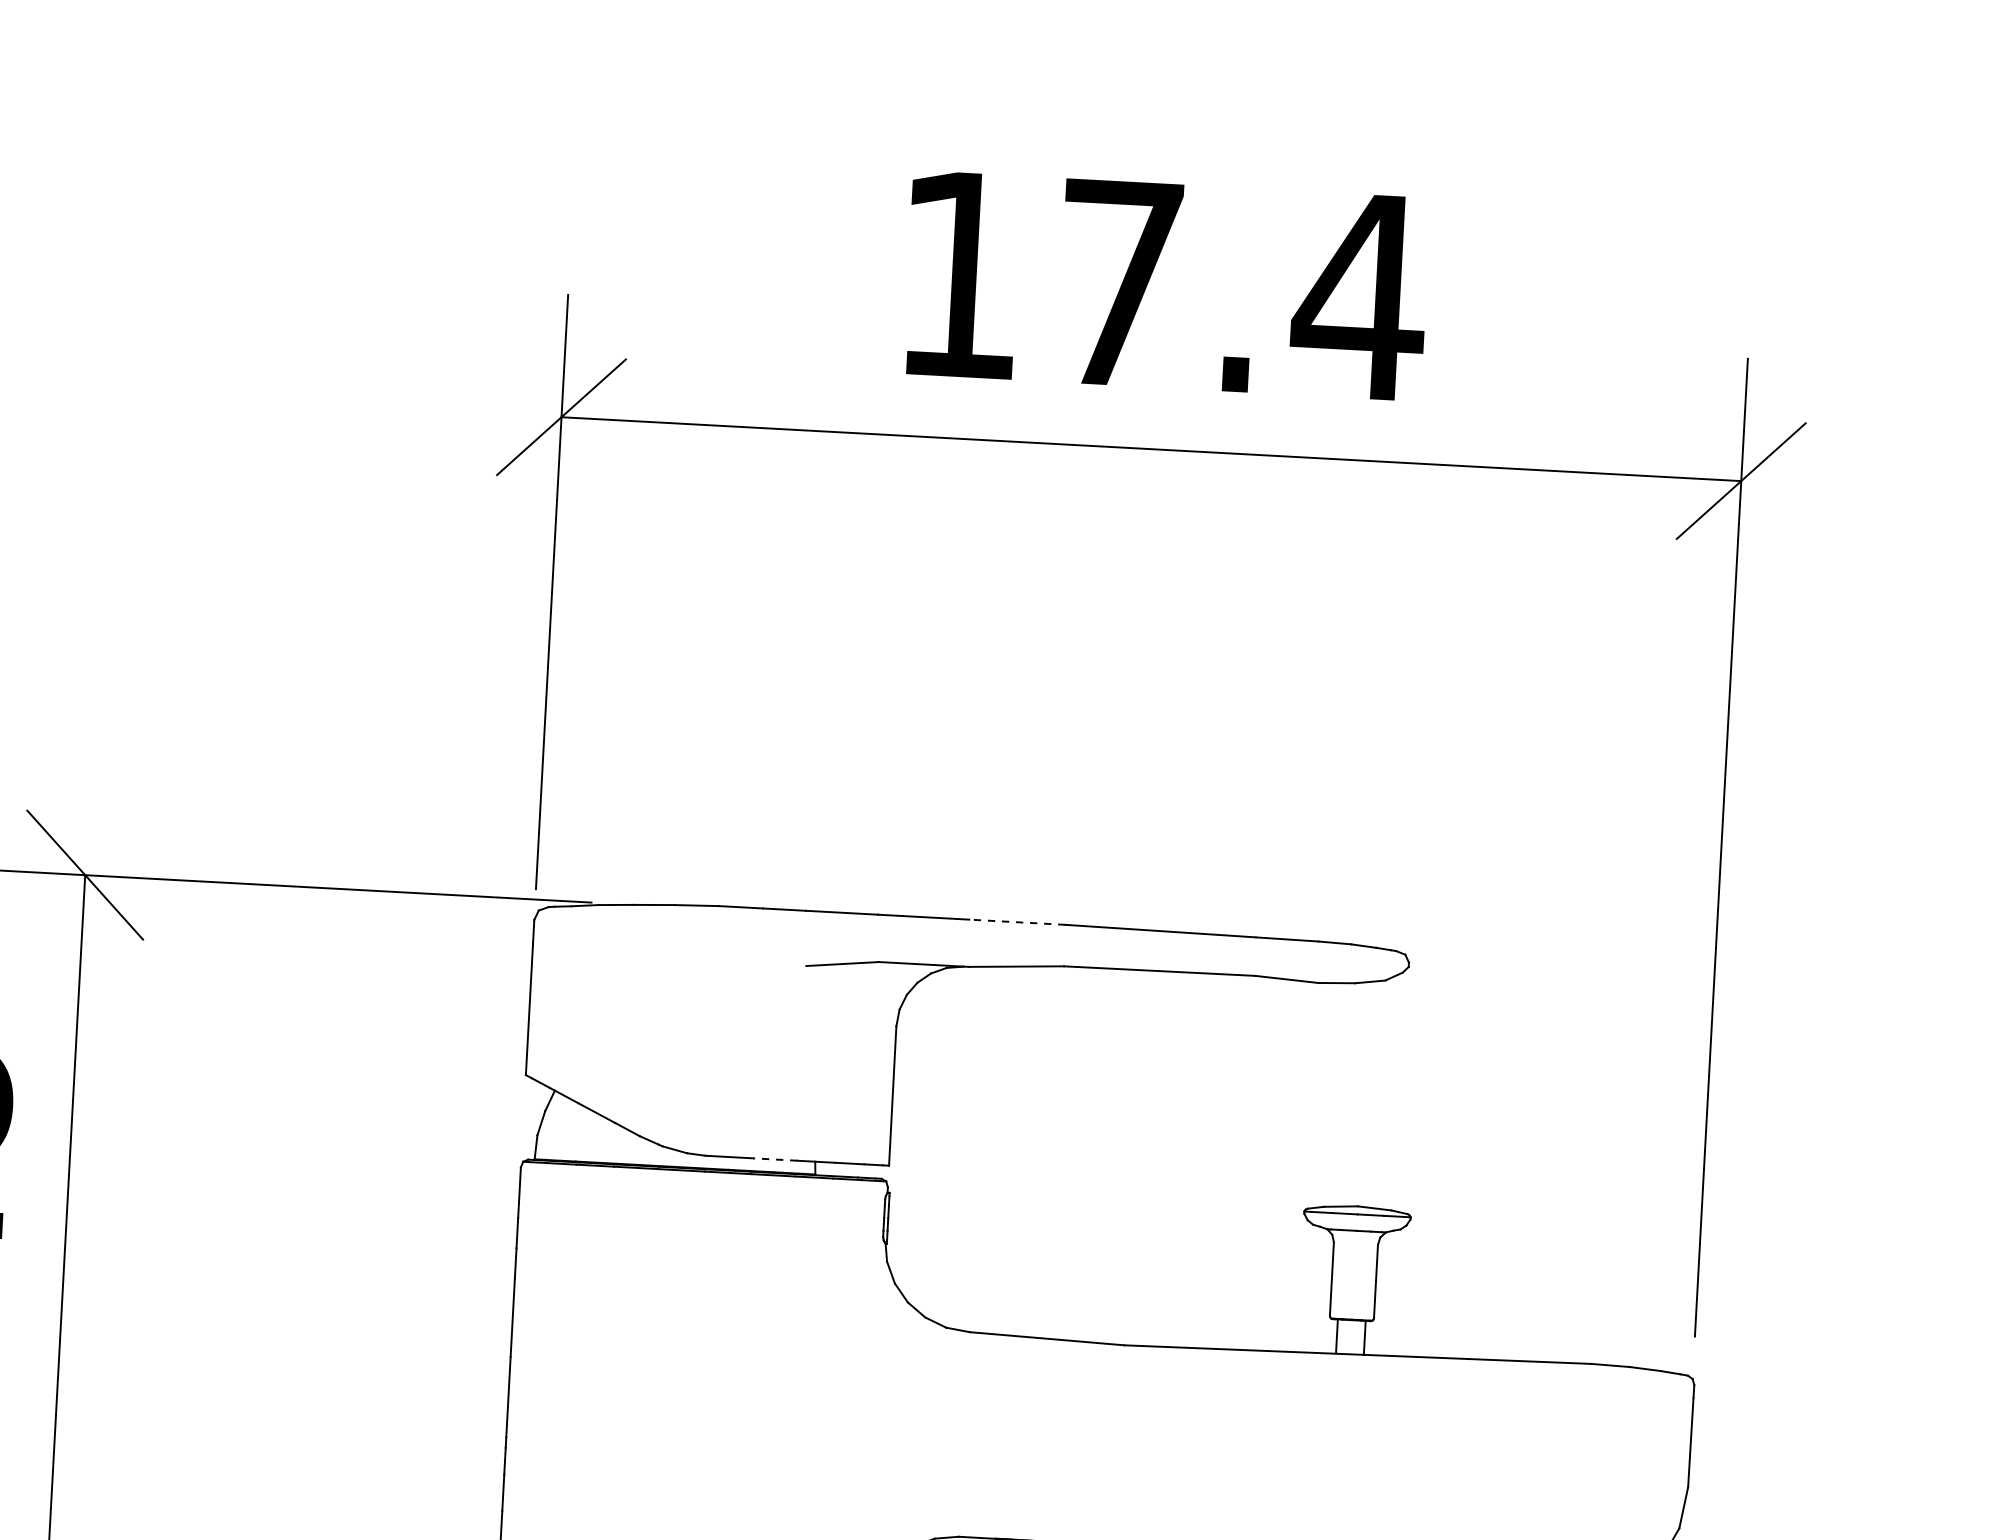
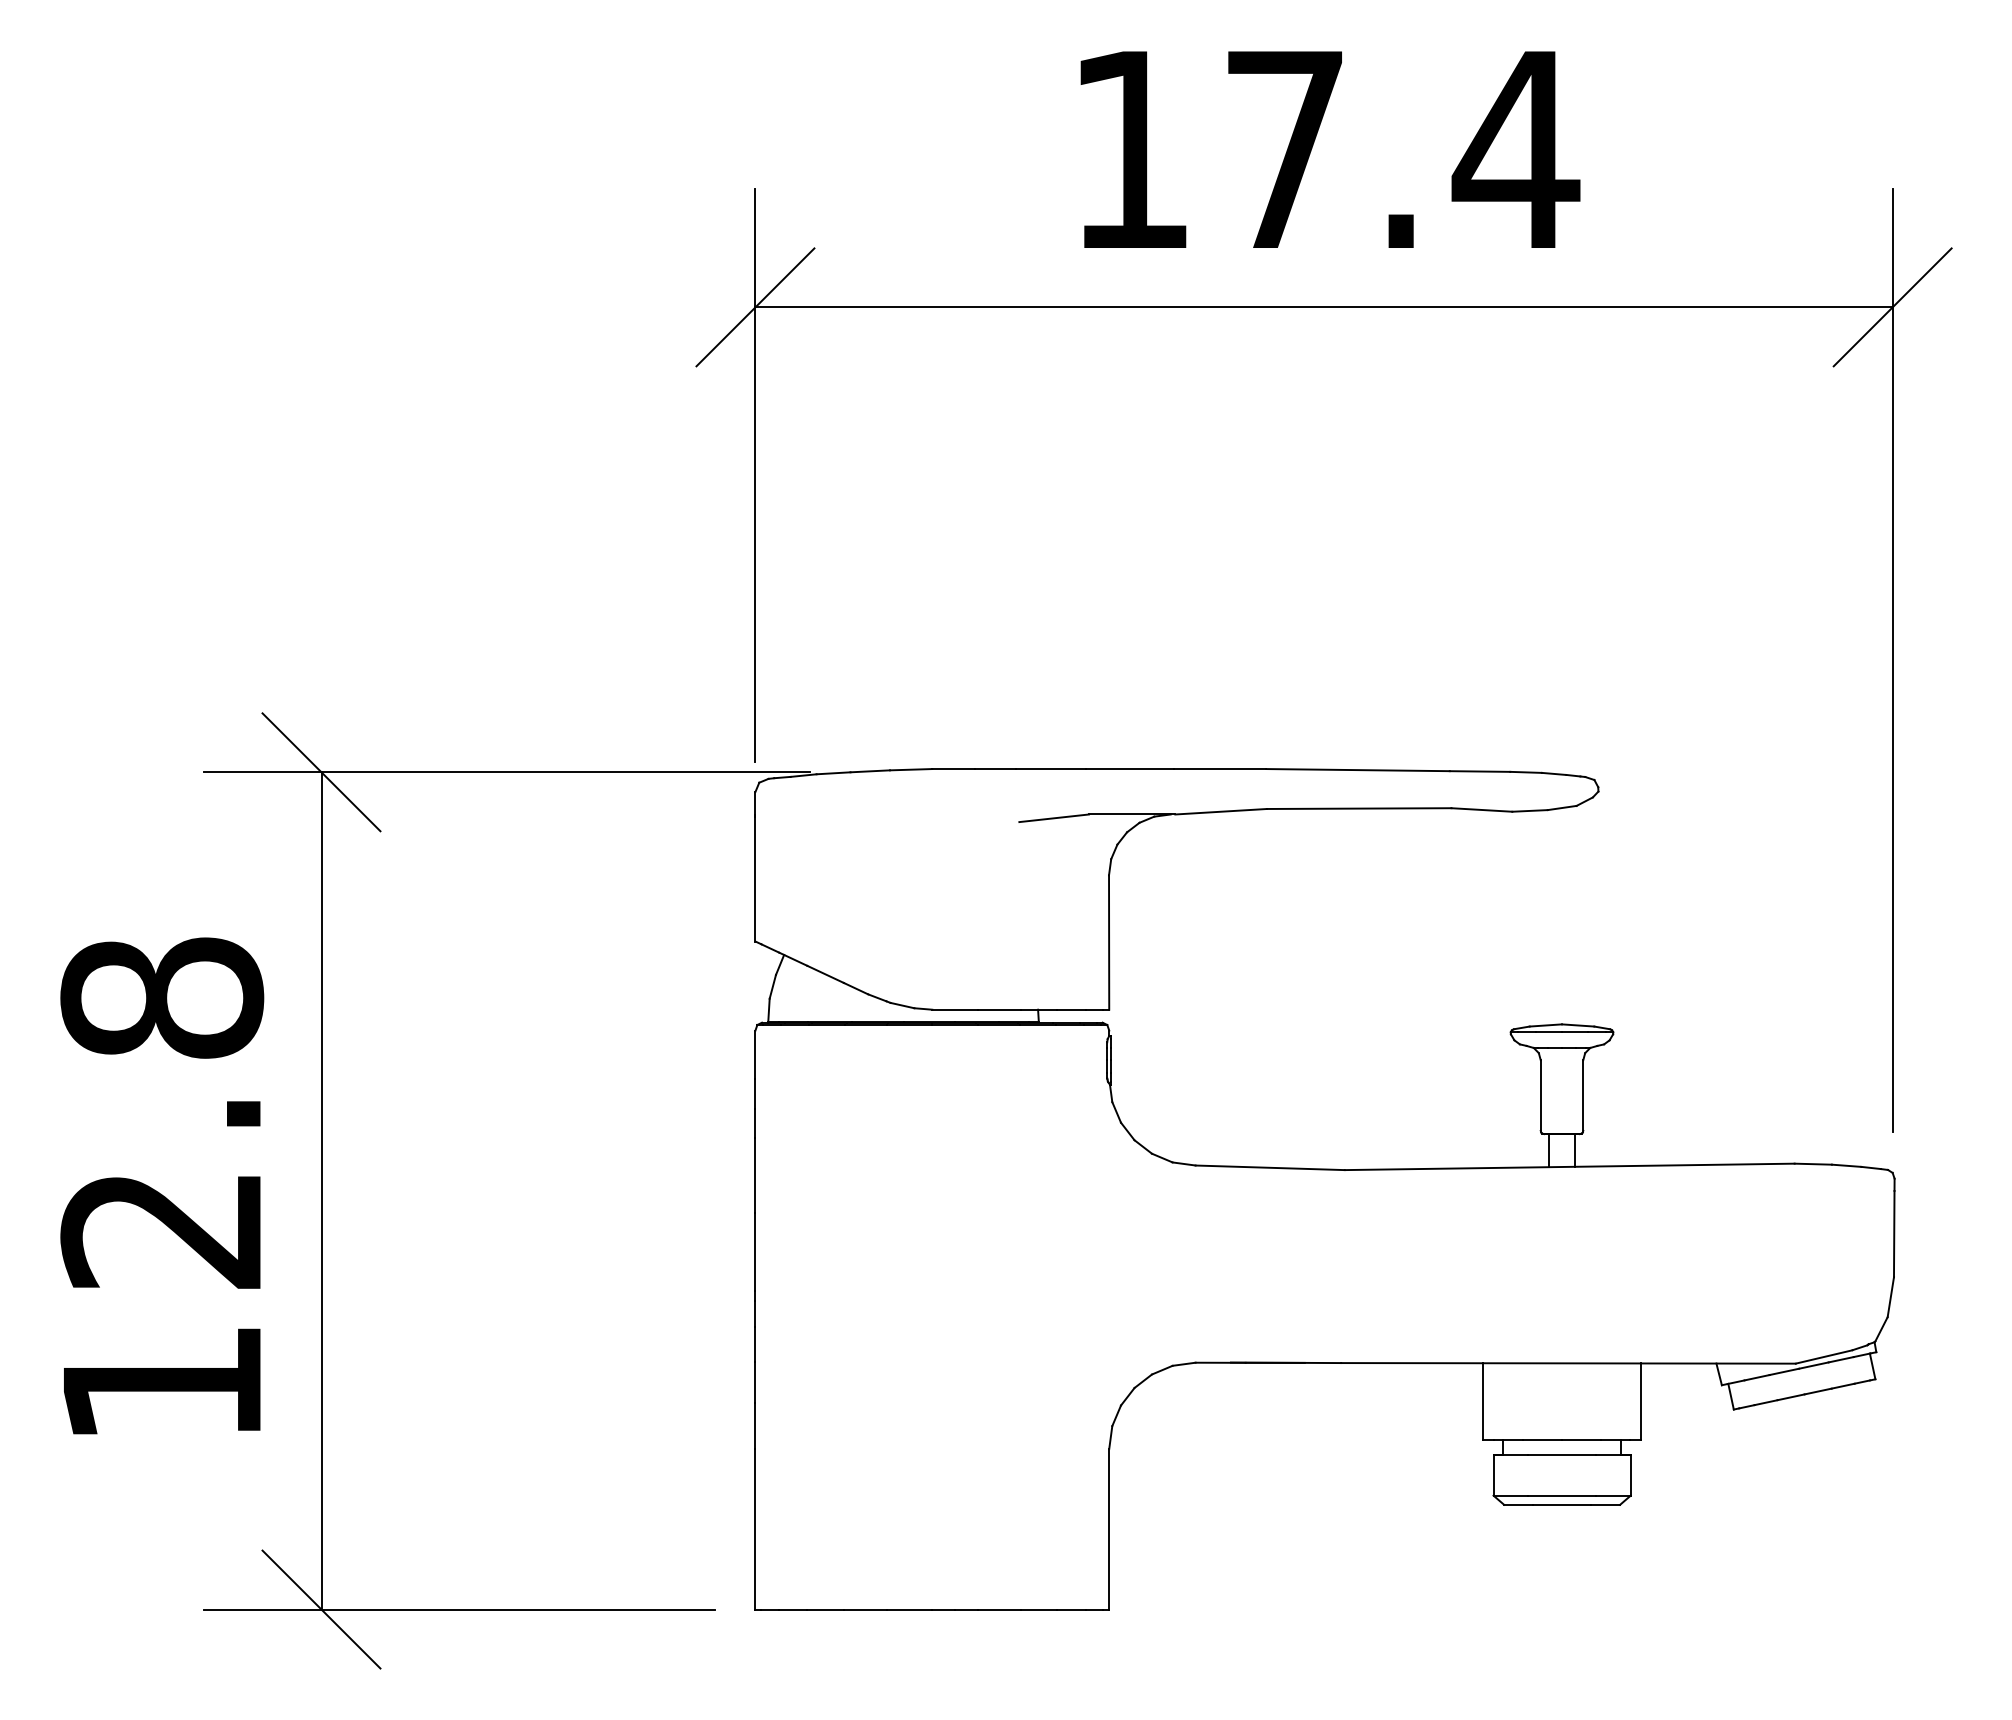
line: (1016, 922) -> (1219, 769), dashed -> solid
line: (774, 1159) -> (998, 1009), dashed -> solid

